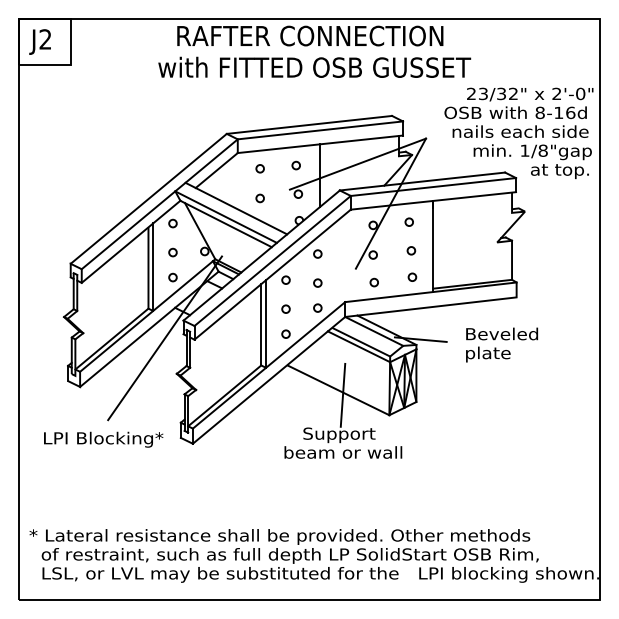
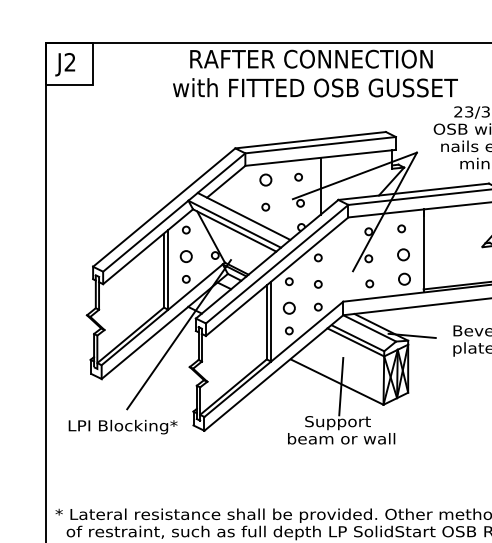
circle: (259, 168) -> (265, 179), size x1.6
circle: (411, 250) -> (403, 254), size x1.6
circle: (172, 252) -> (185, 256), size x1.6
circle: (412, 276) -> (404, 278), size x1.6
circle: (285, 308) -> (288, 307), size x1.6

